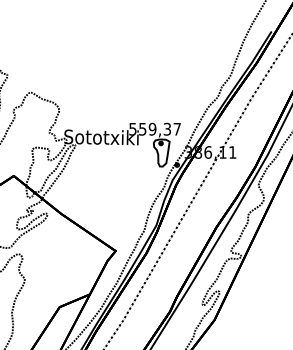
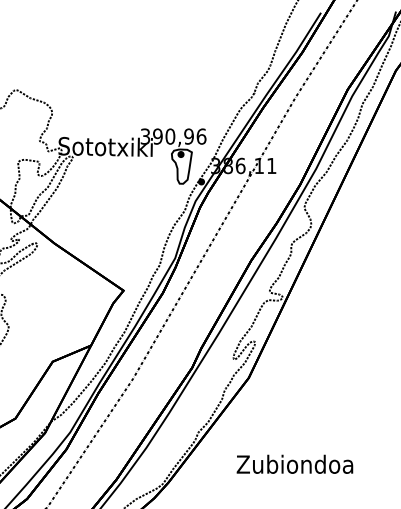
text: (155, 129) -> (173, 136), 559,37 -> 390,96

